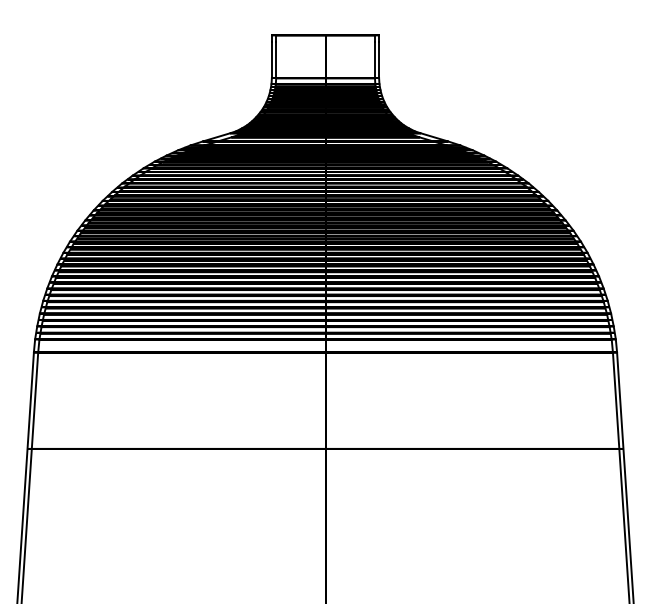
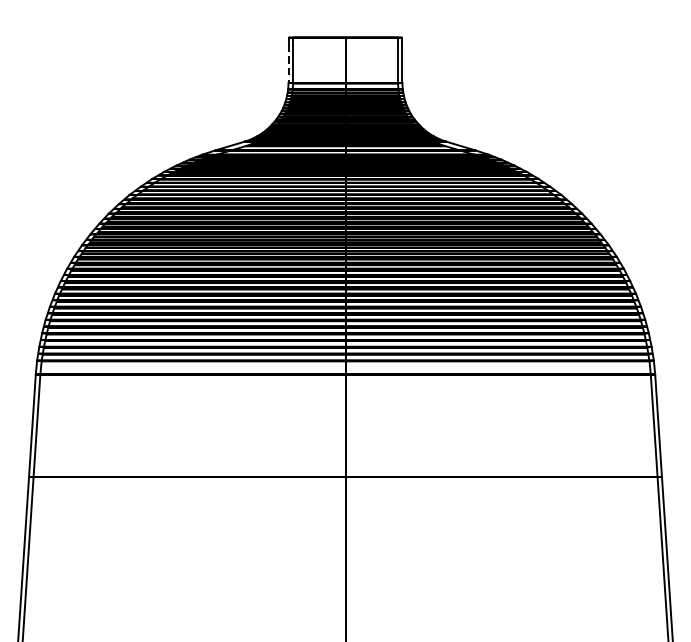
line: (271, 59) -> (288, 63), solid -> dashed

